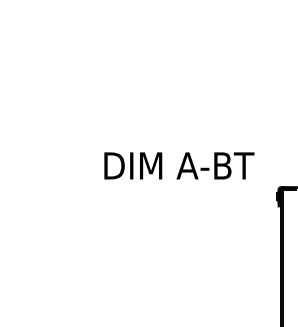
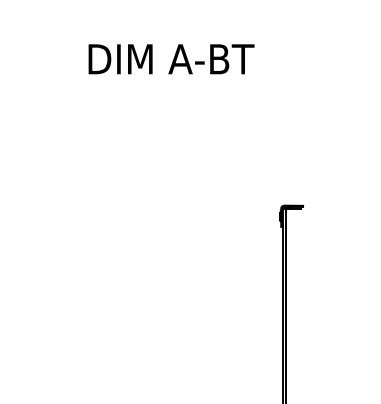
text: (179, 166) -> (171, 59), moved

